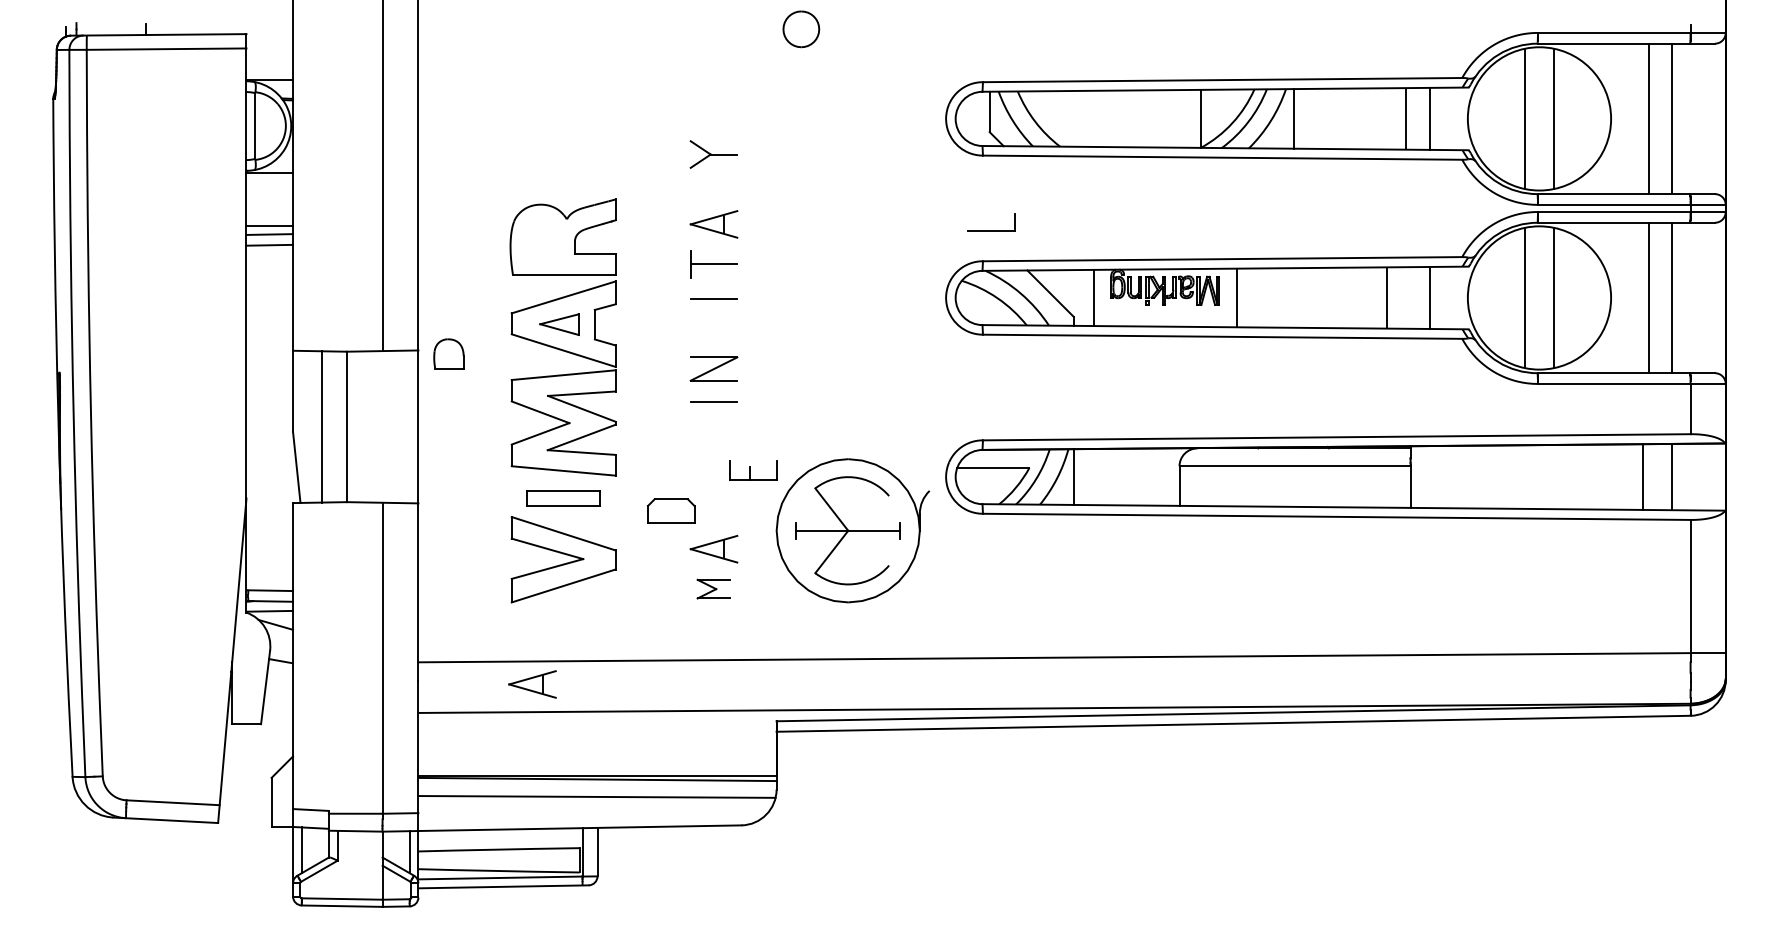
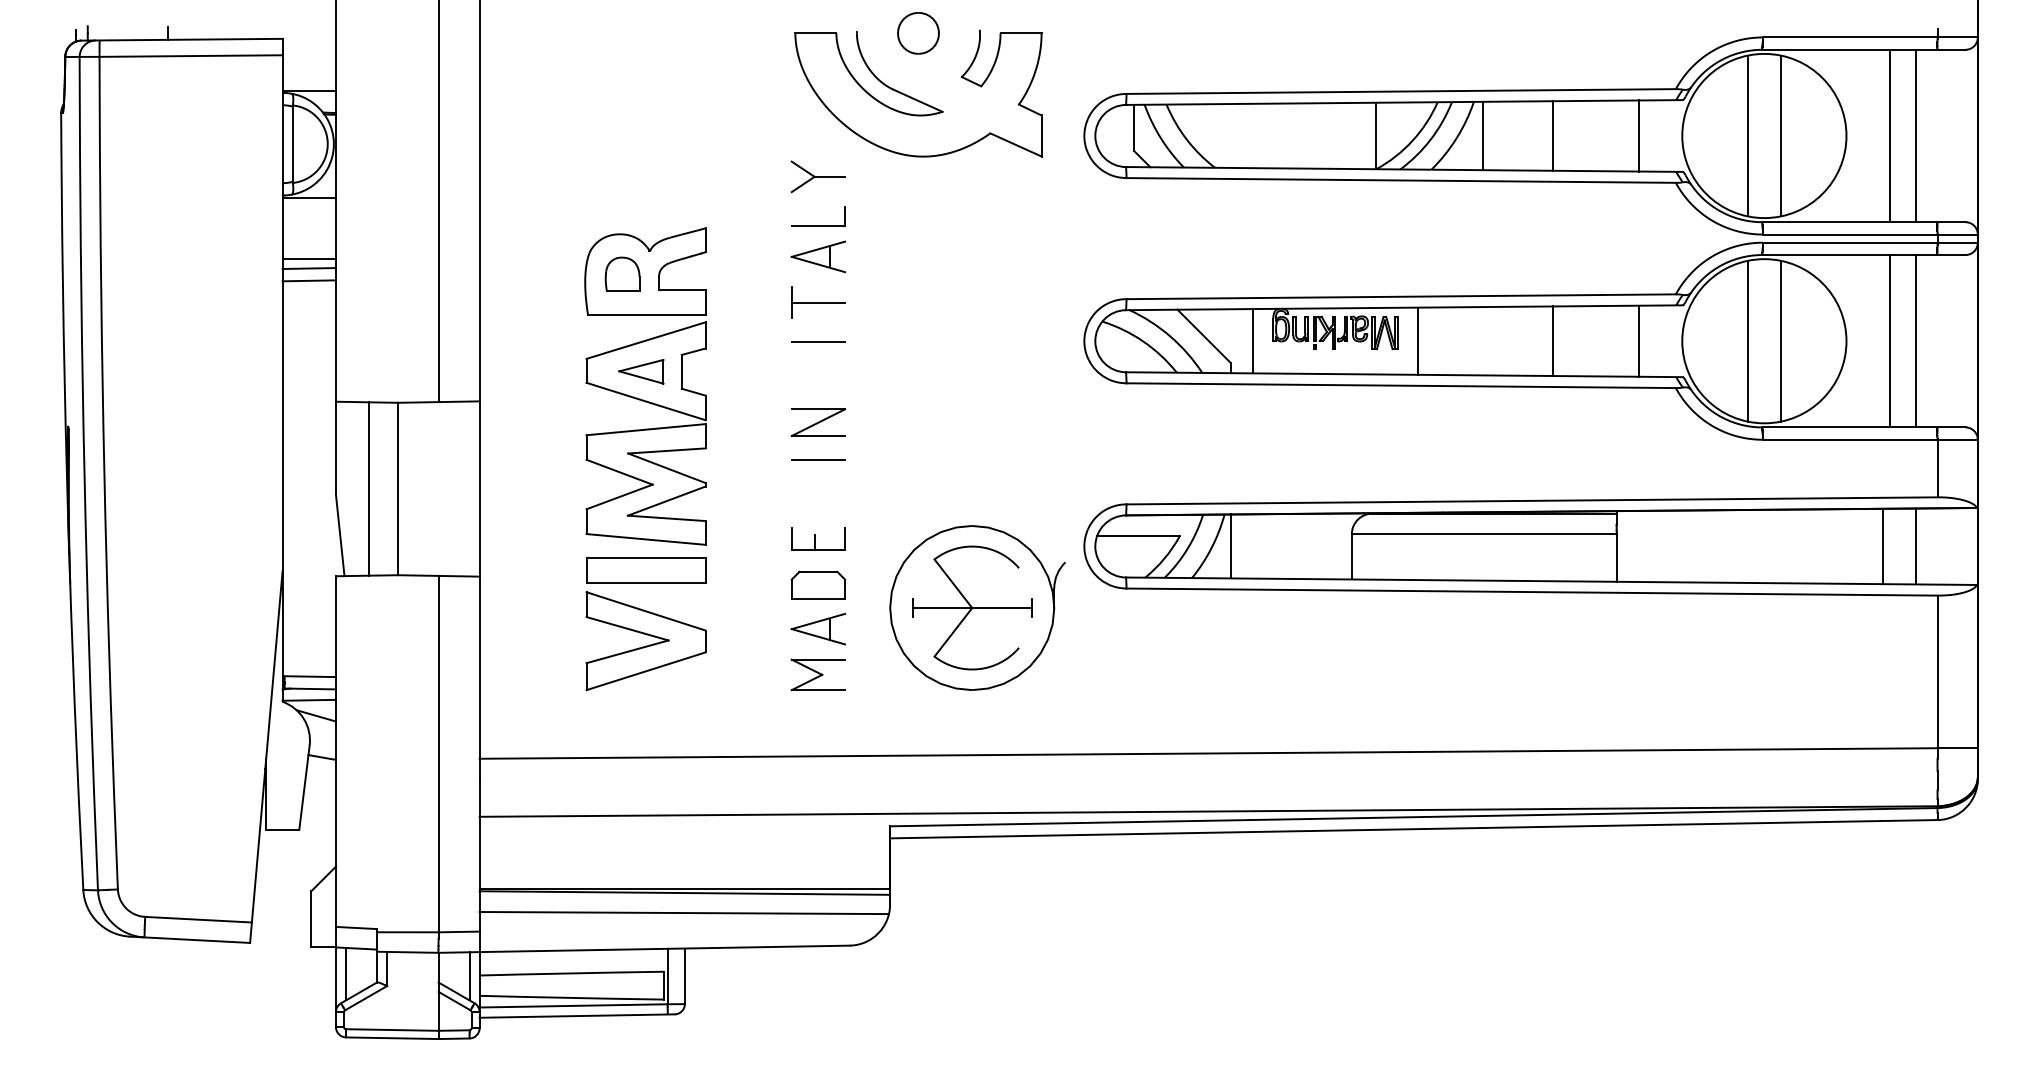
part: (801, 81) -> (918, 93), added
line: (1406, 118) -> (1553, 135), moved
part: (991, 230) -> (818, 225), moved
line: (1387, 298) -> (1553, 341), moved
part: (448, 353) -> (622, 273), moved
part: (753, 470) -> (818, 538), moved
part: (564, 498) -> (646, 570), size x1.43
part: (671, 510) -> (818, 584), moved
part: (713, 588) -> (817, 674), size x1.43
part: (531, 683) -> (609, 783), removed

